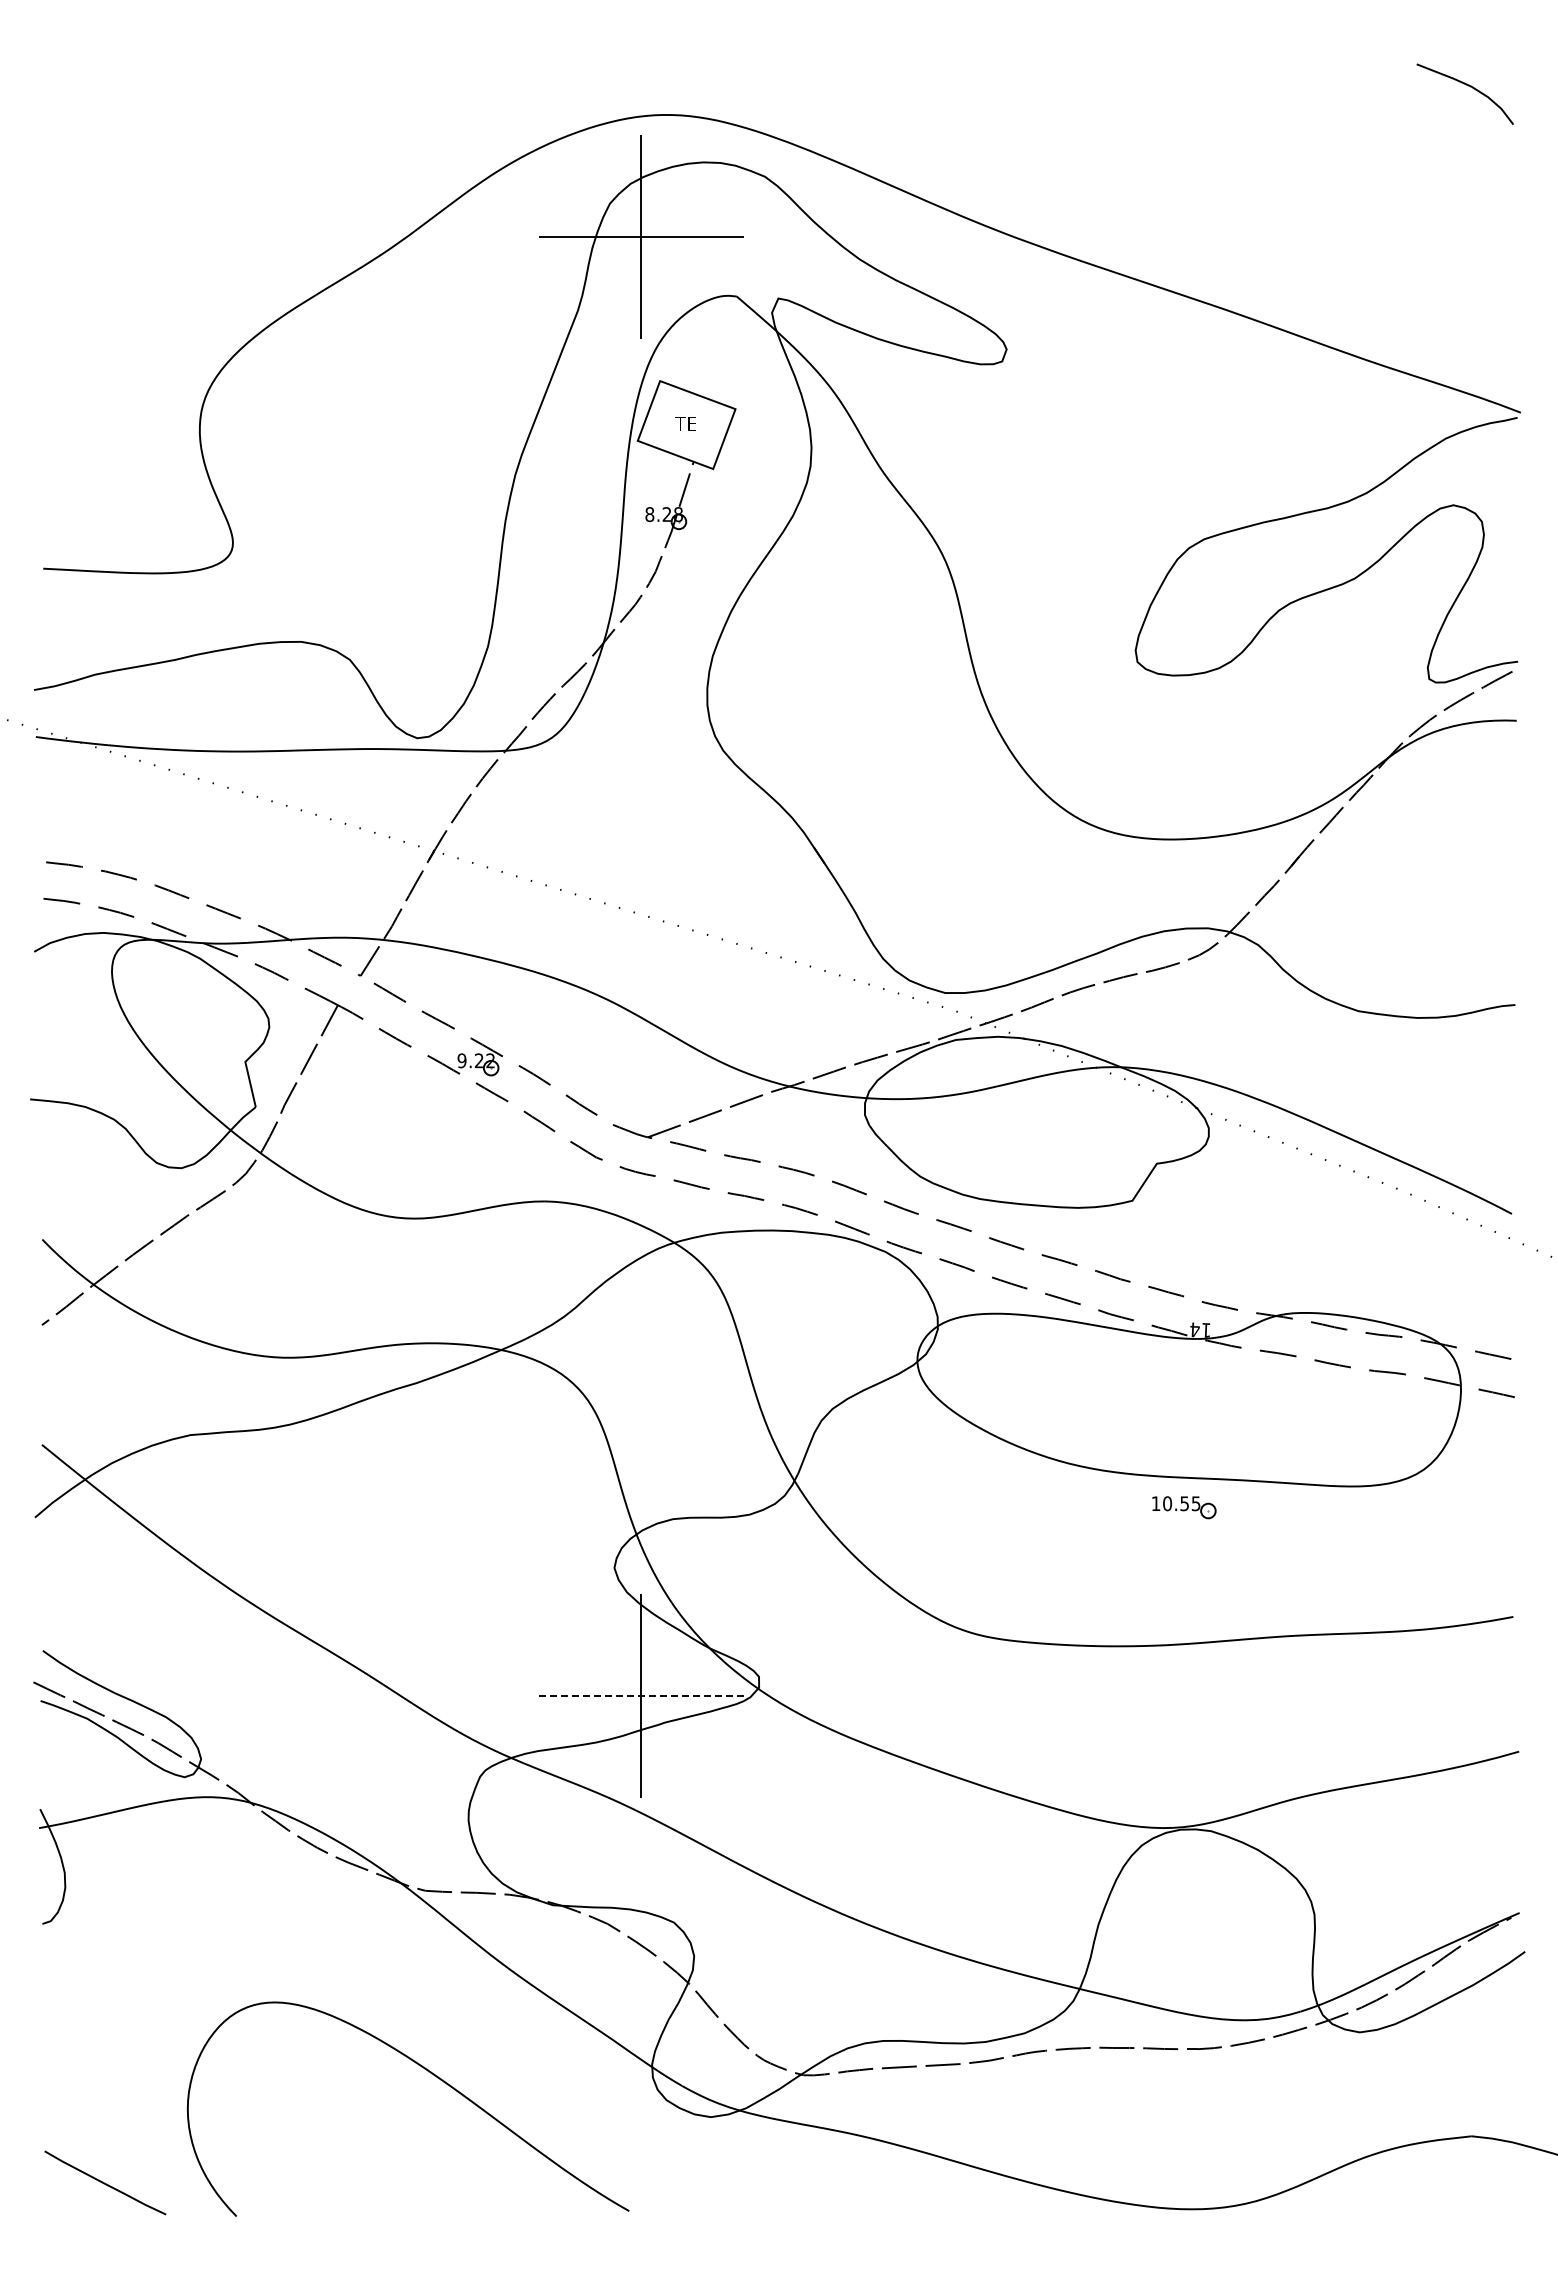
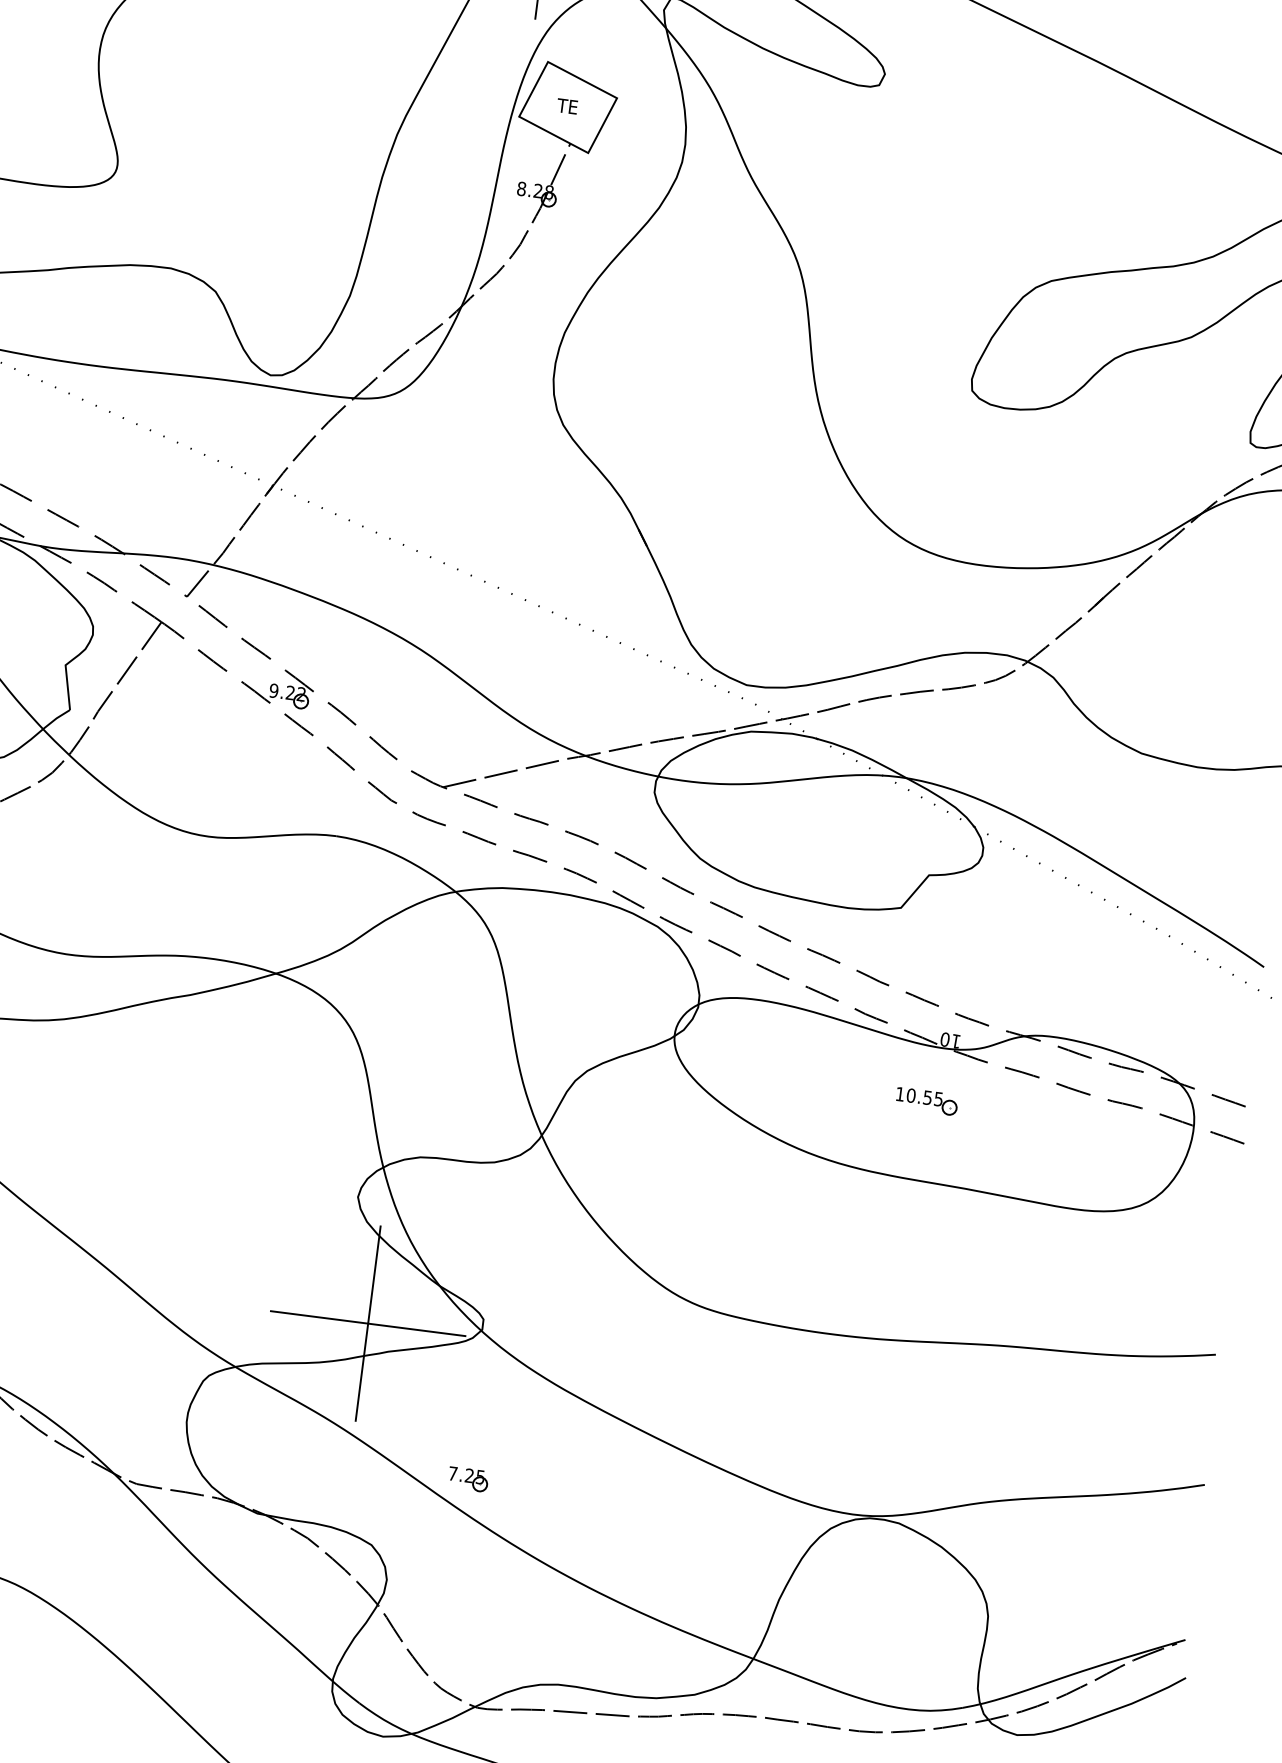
text: (1194, 1329) -> (944, 1039), 14 -> 10
part: (1184, 1507) -> (927, 1101), moved
line: (641, 1696) -> (368, 1323), dashed -> solid
part: (764, 1842) -> (468, 1479), added

